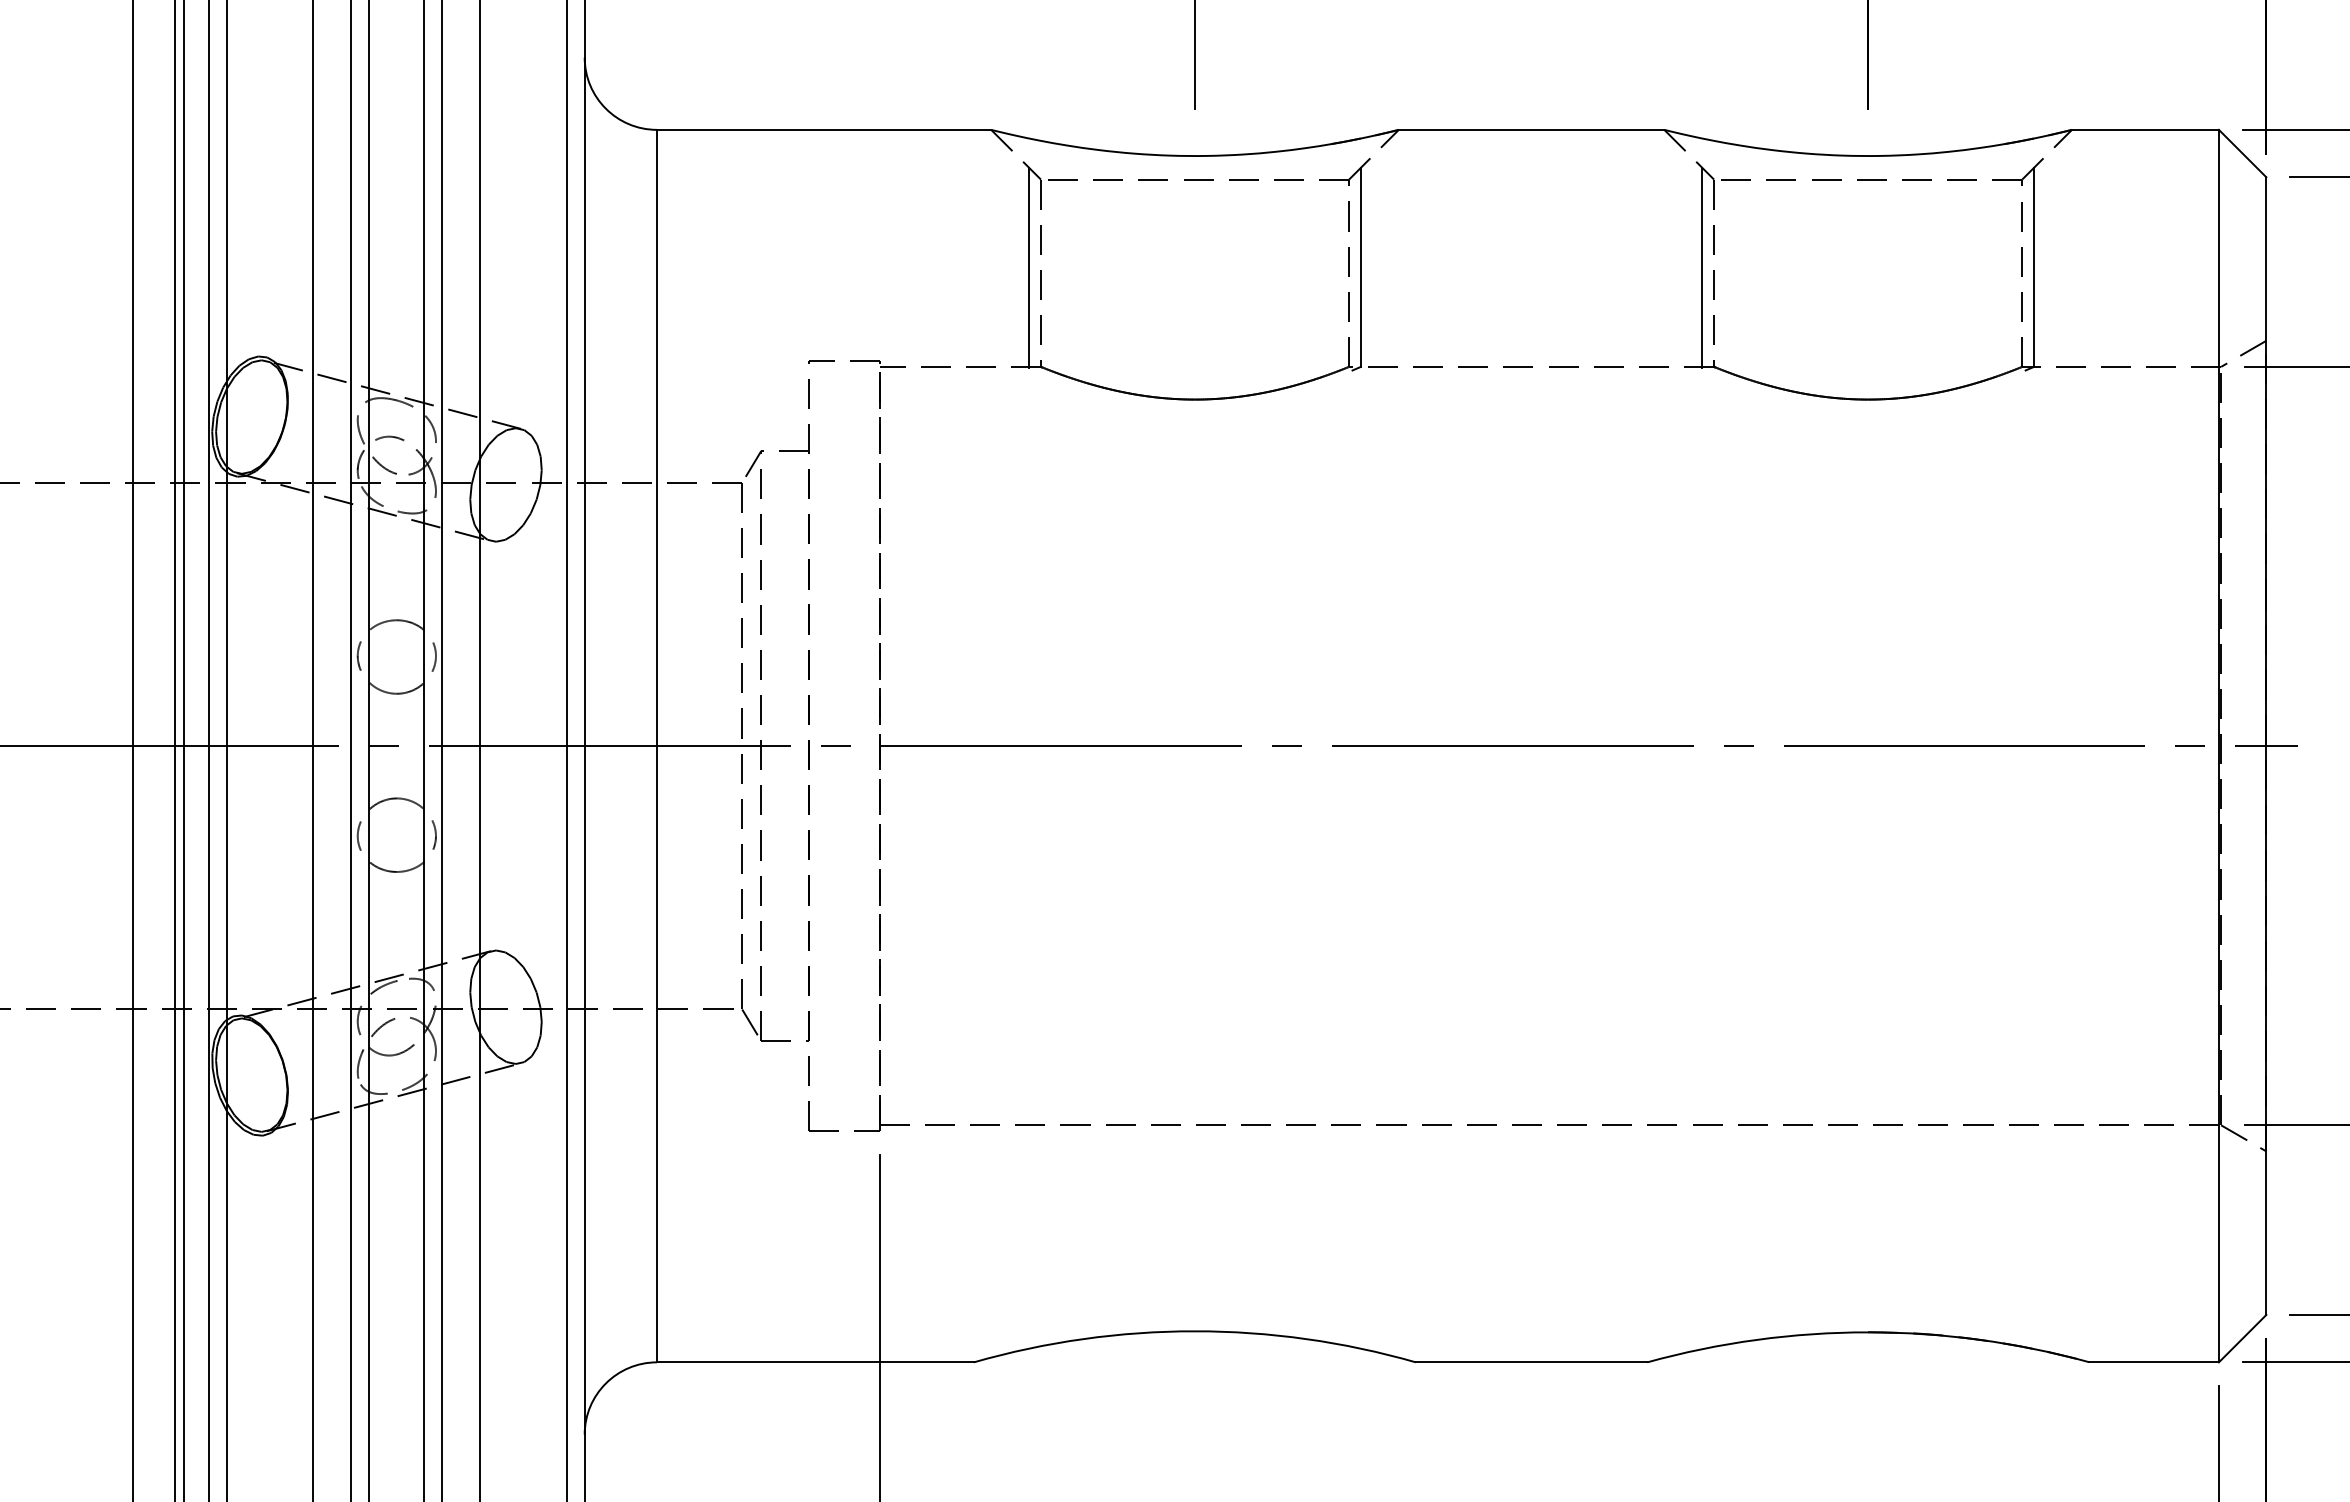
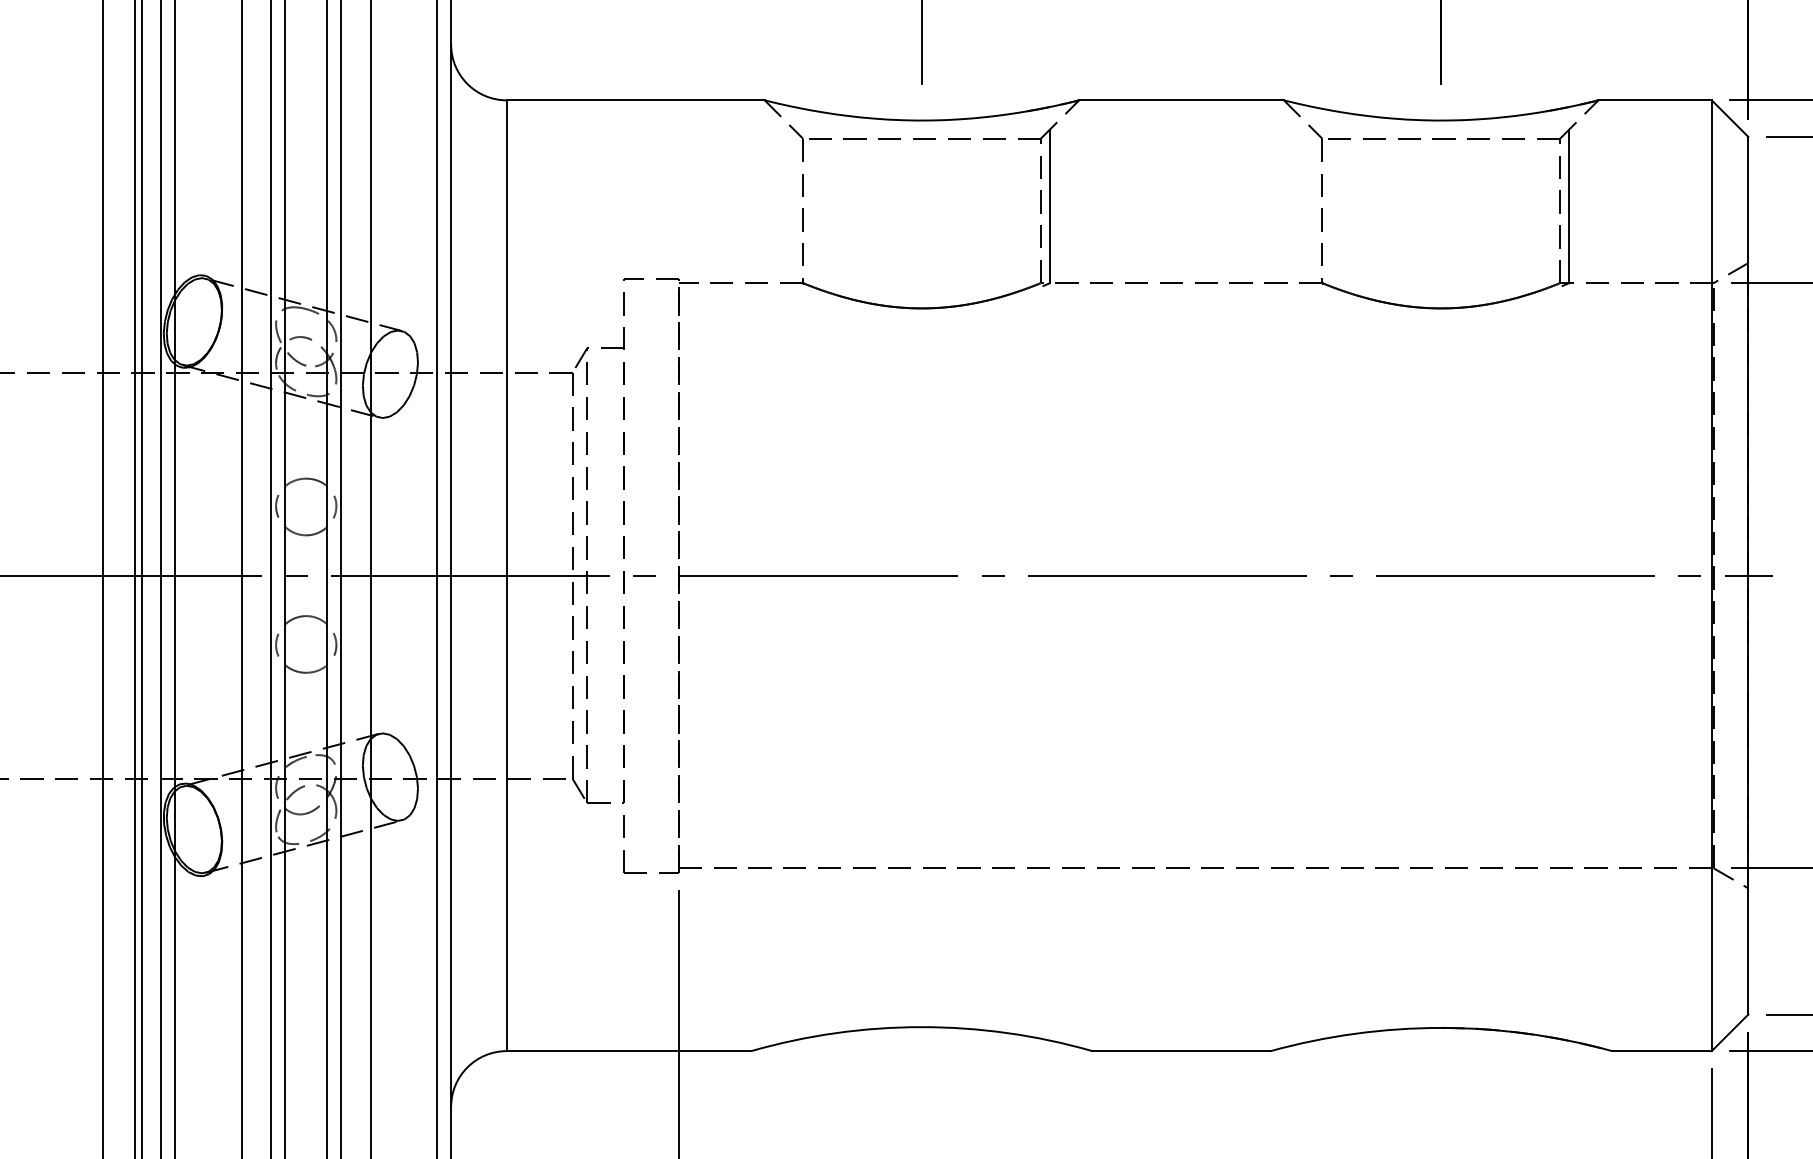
line: (1029, 267) -> (794, 206), removed
line: (1702, 267) -> (1313, 206), removed

